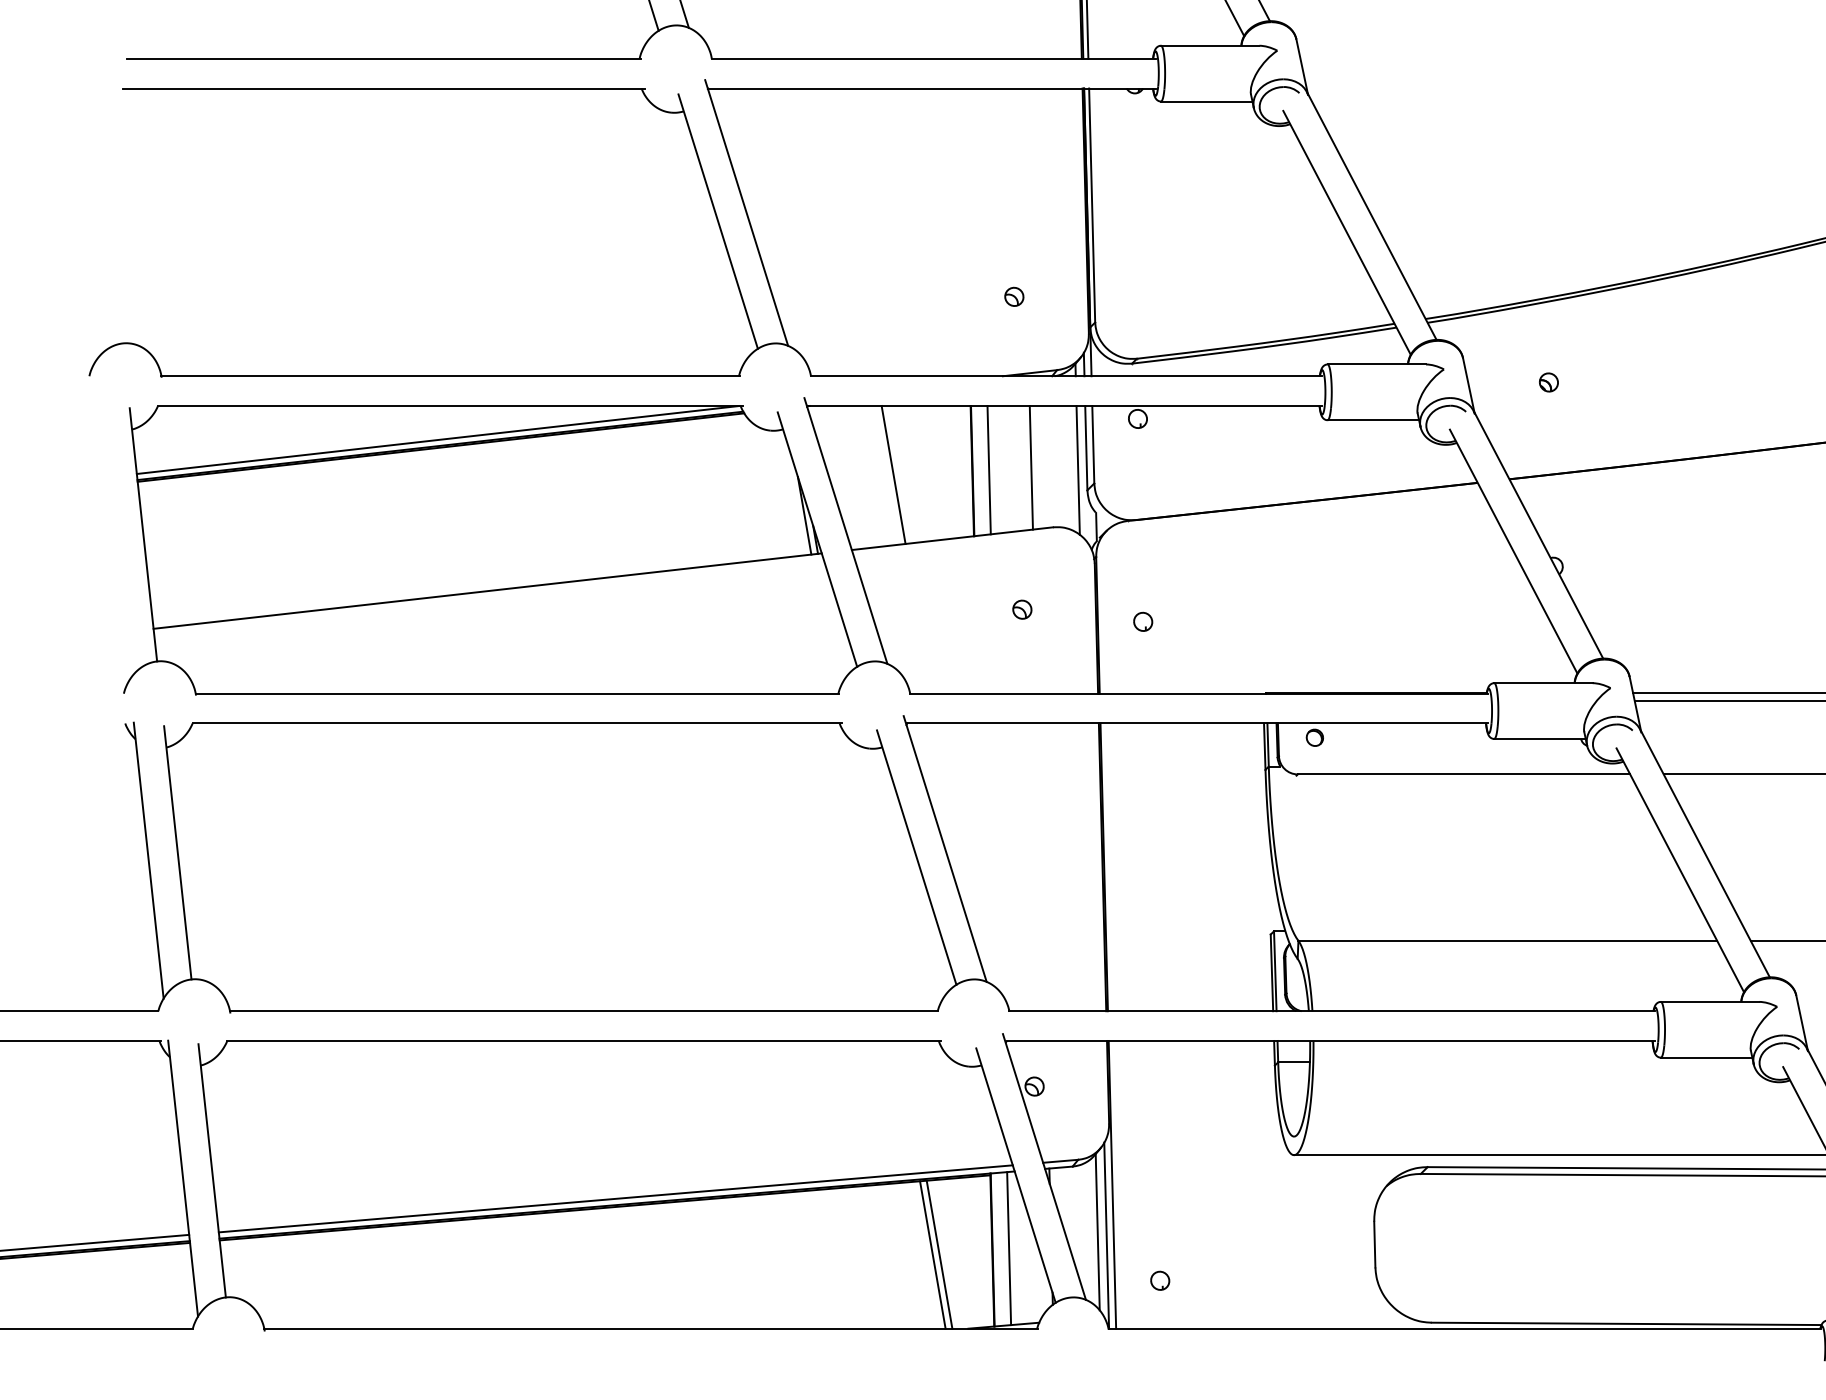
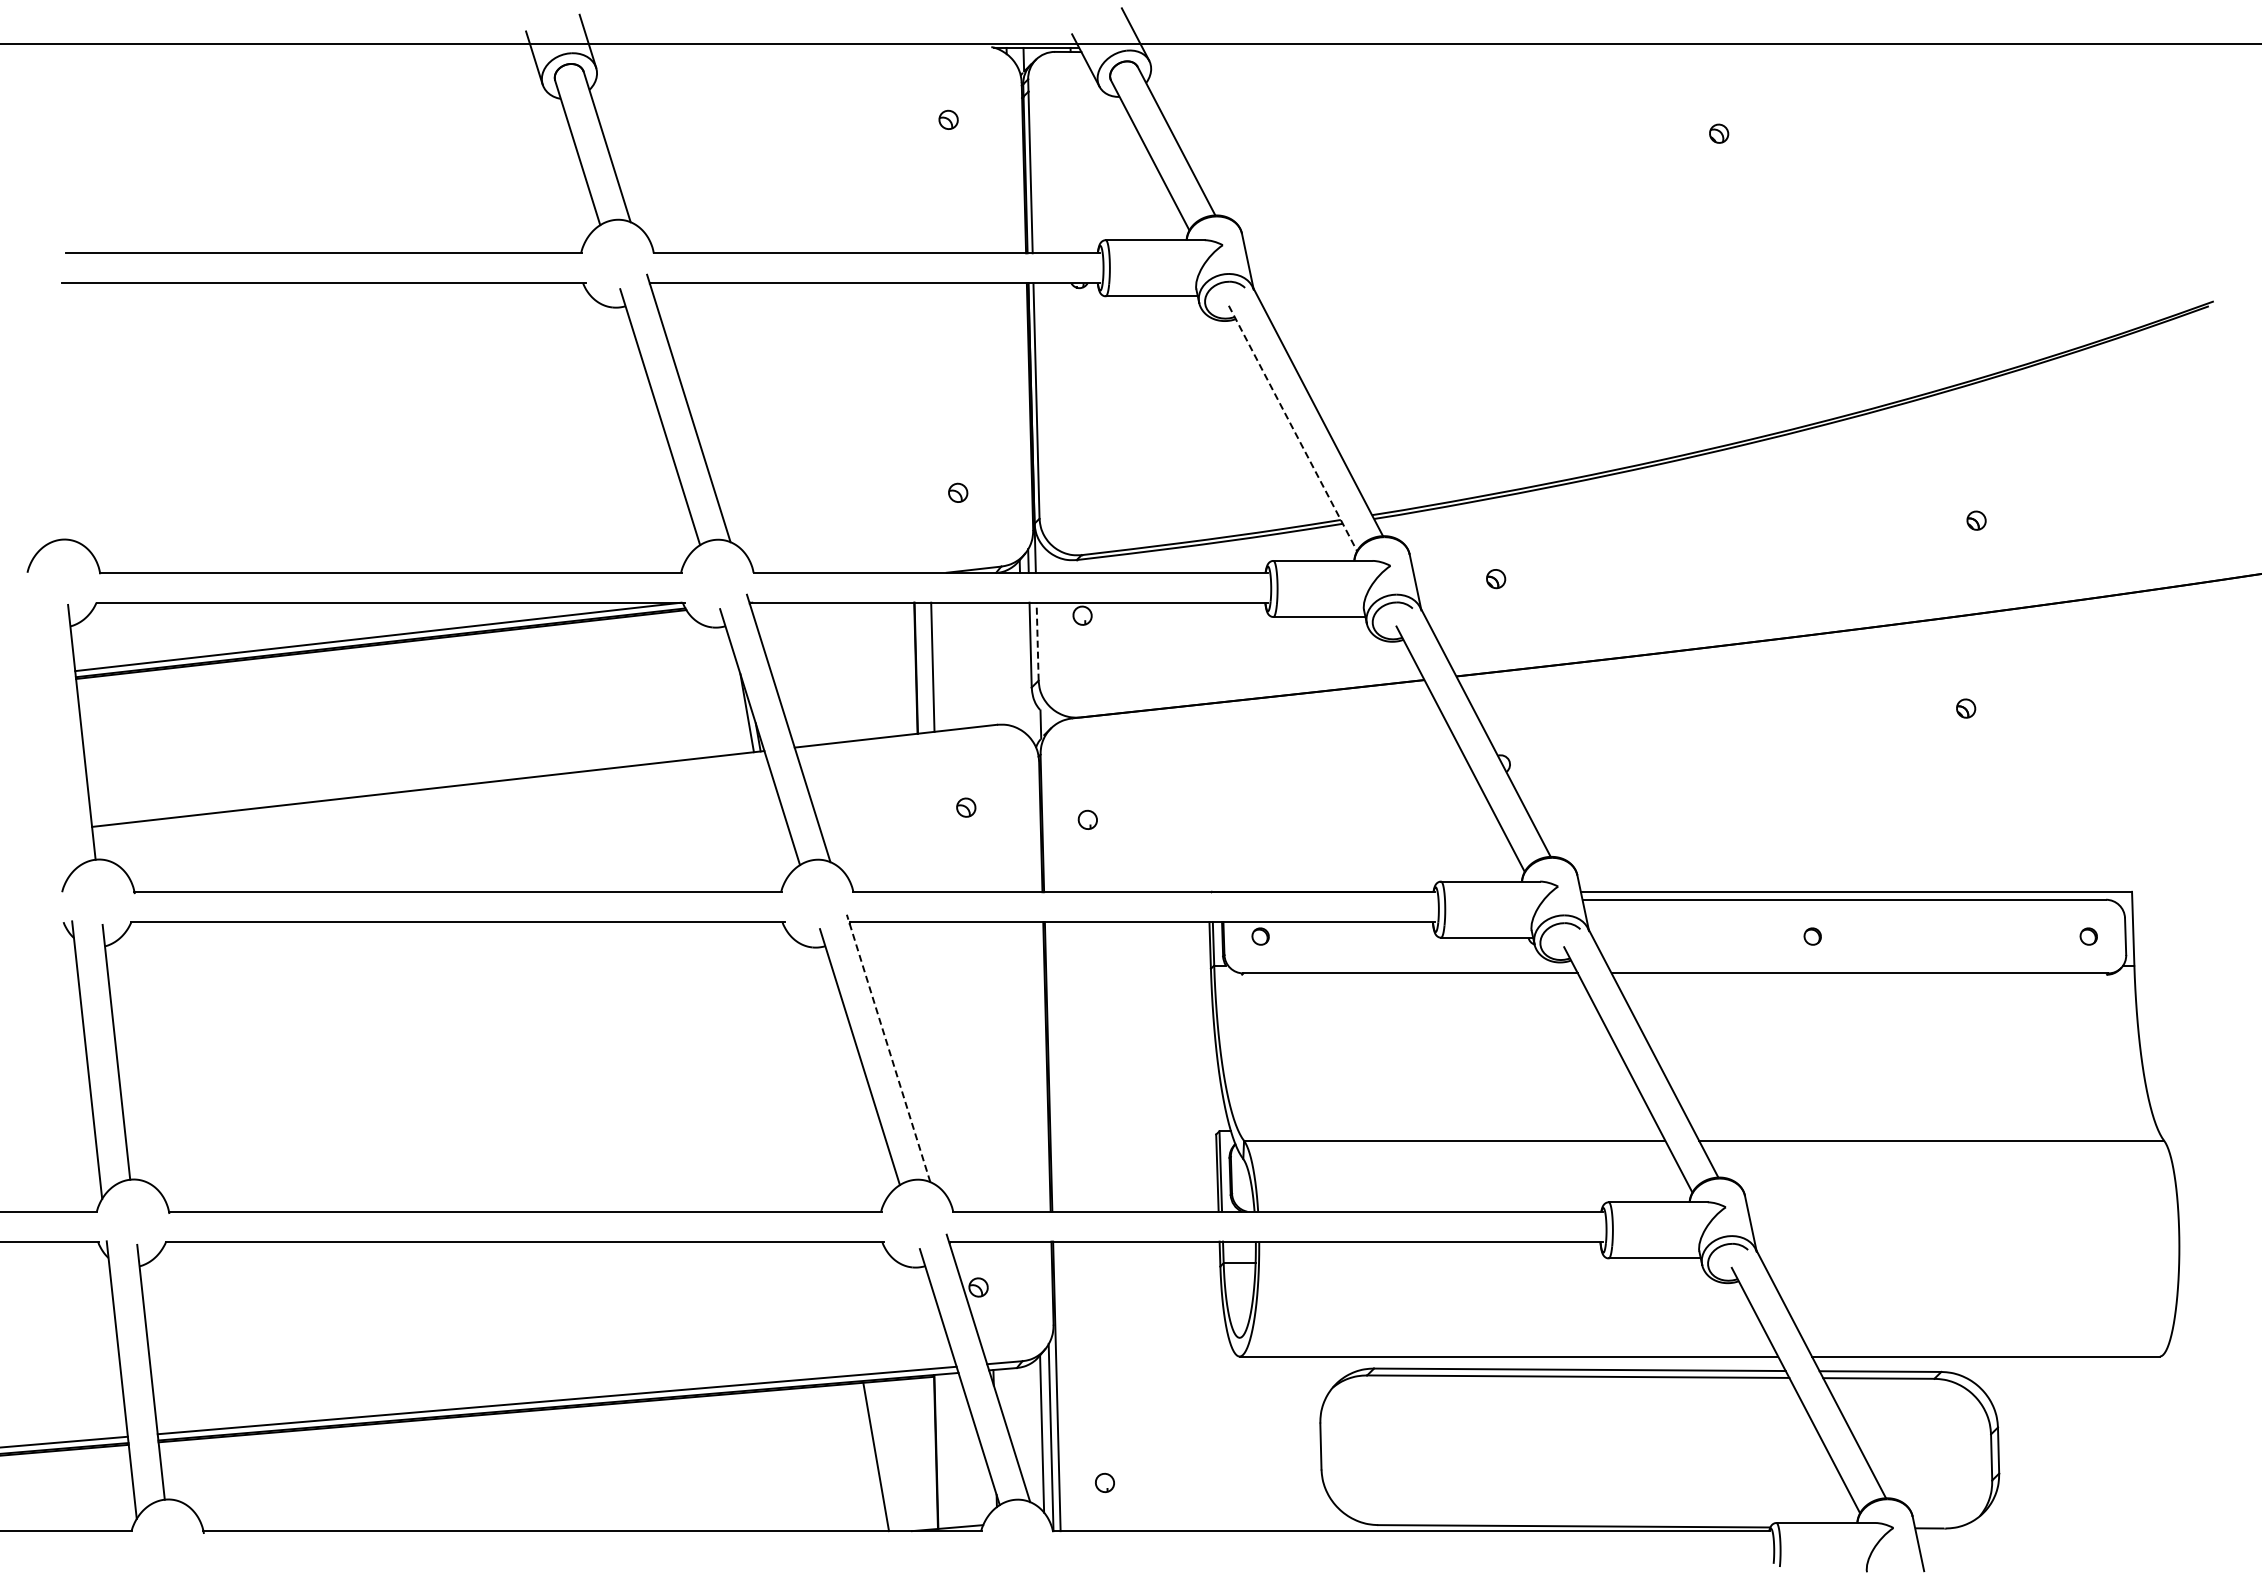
line: (1347, 232) -> (1293, 428), solid -> dashed
line: (1093, 444) -> (1037, 641), solid -> dashed
line: (1030, 467) -> (974, 664), removed
line: (1078, 470) -> (1022, 667), removed
line: (893, 474) -> (836, 671), removed
line: (945, 848) -> (888, 1047), solid -> dashed
line: (1008, 1248) -> (952, 1450), removed
line: (939, 1254) -> (882, 1456), removed

